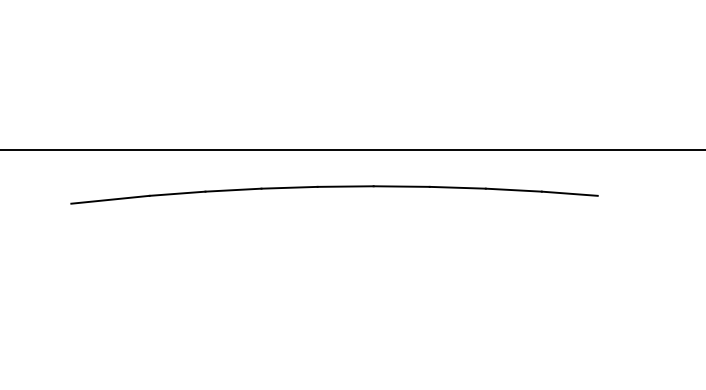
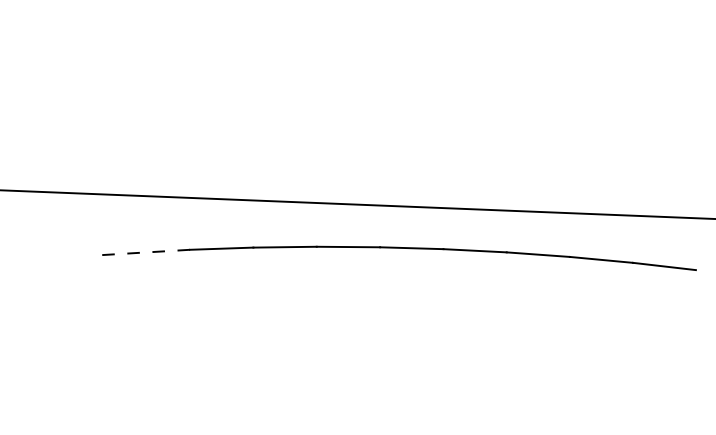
line: (109, 199) -> (144, 252), solid -> dashed

